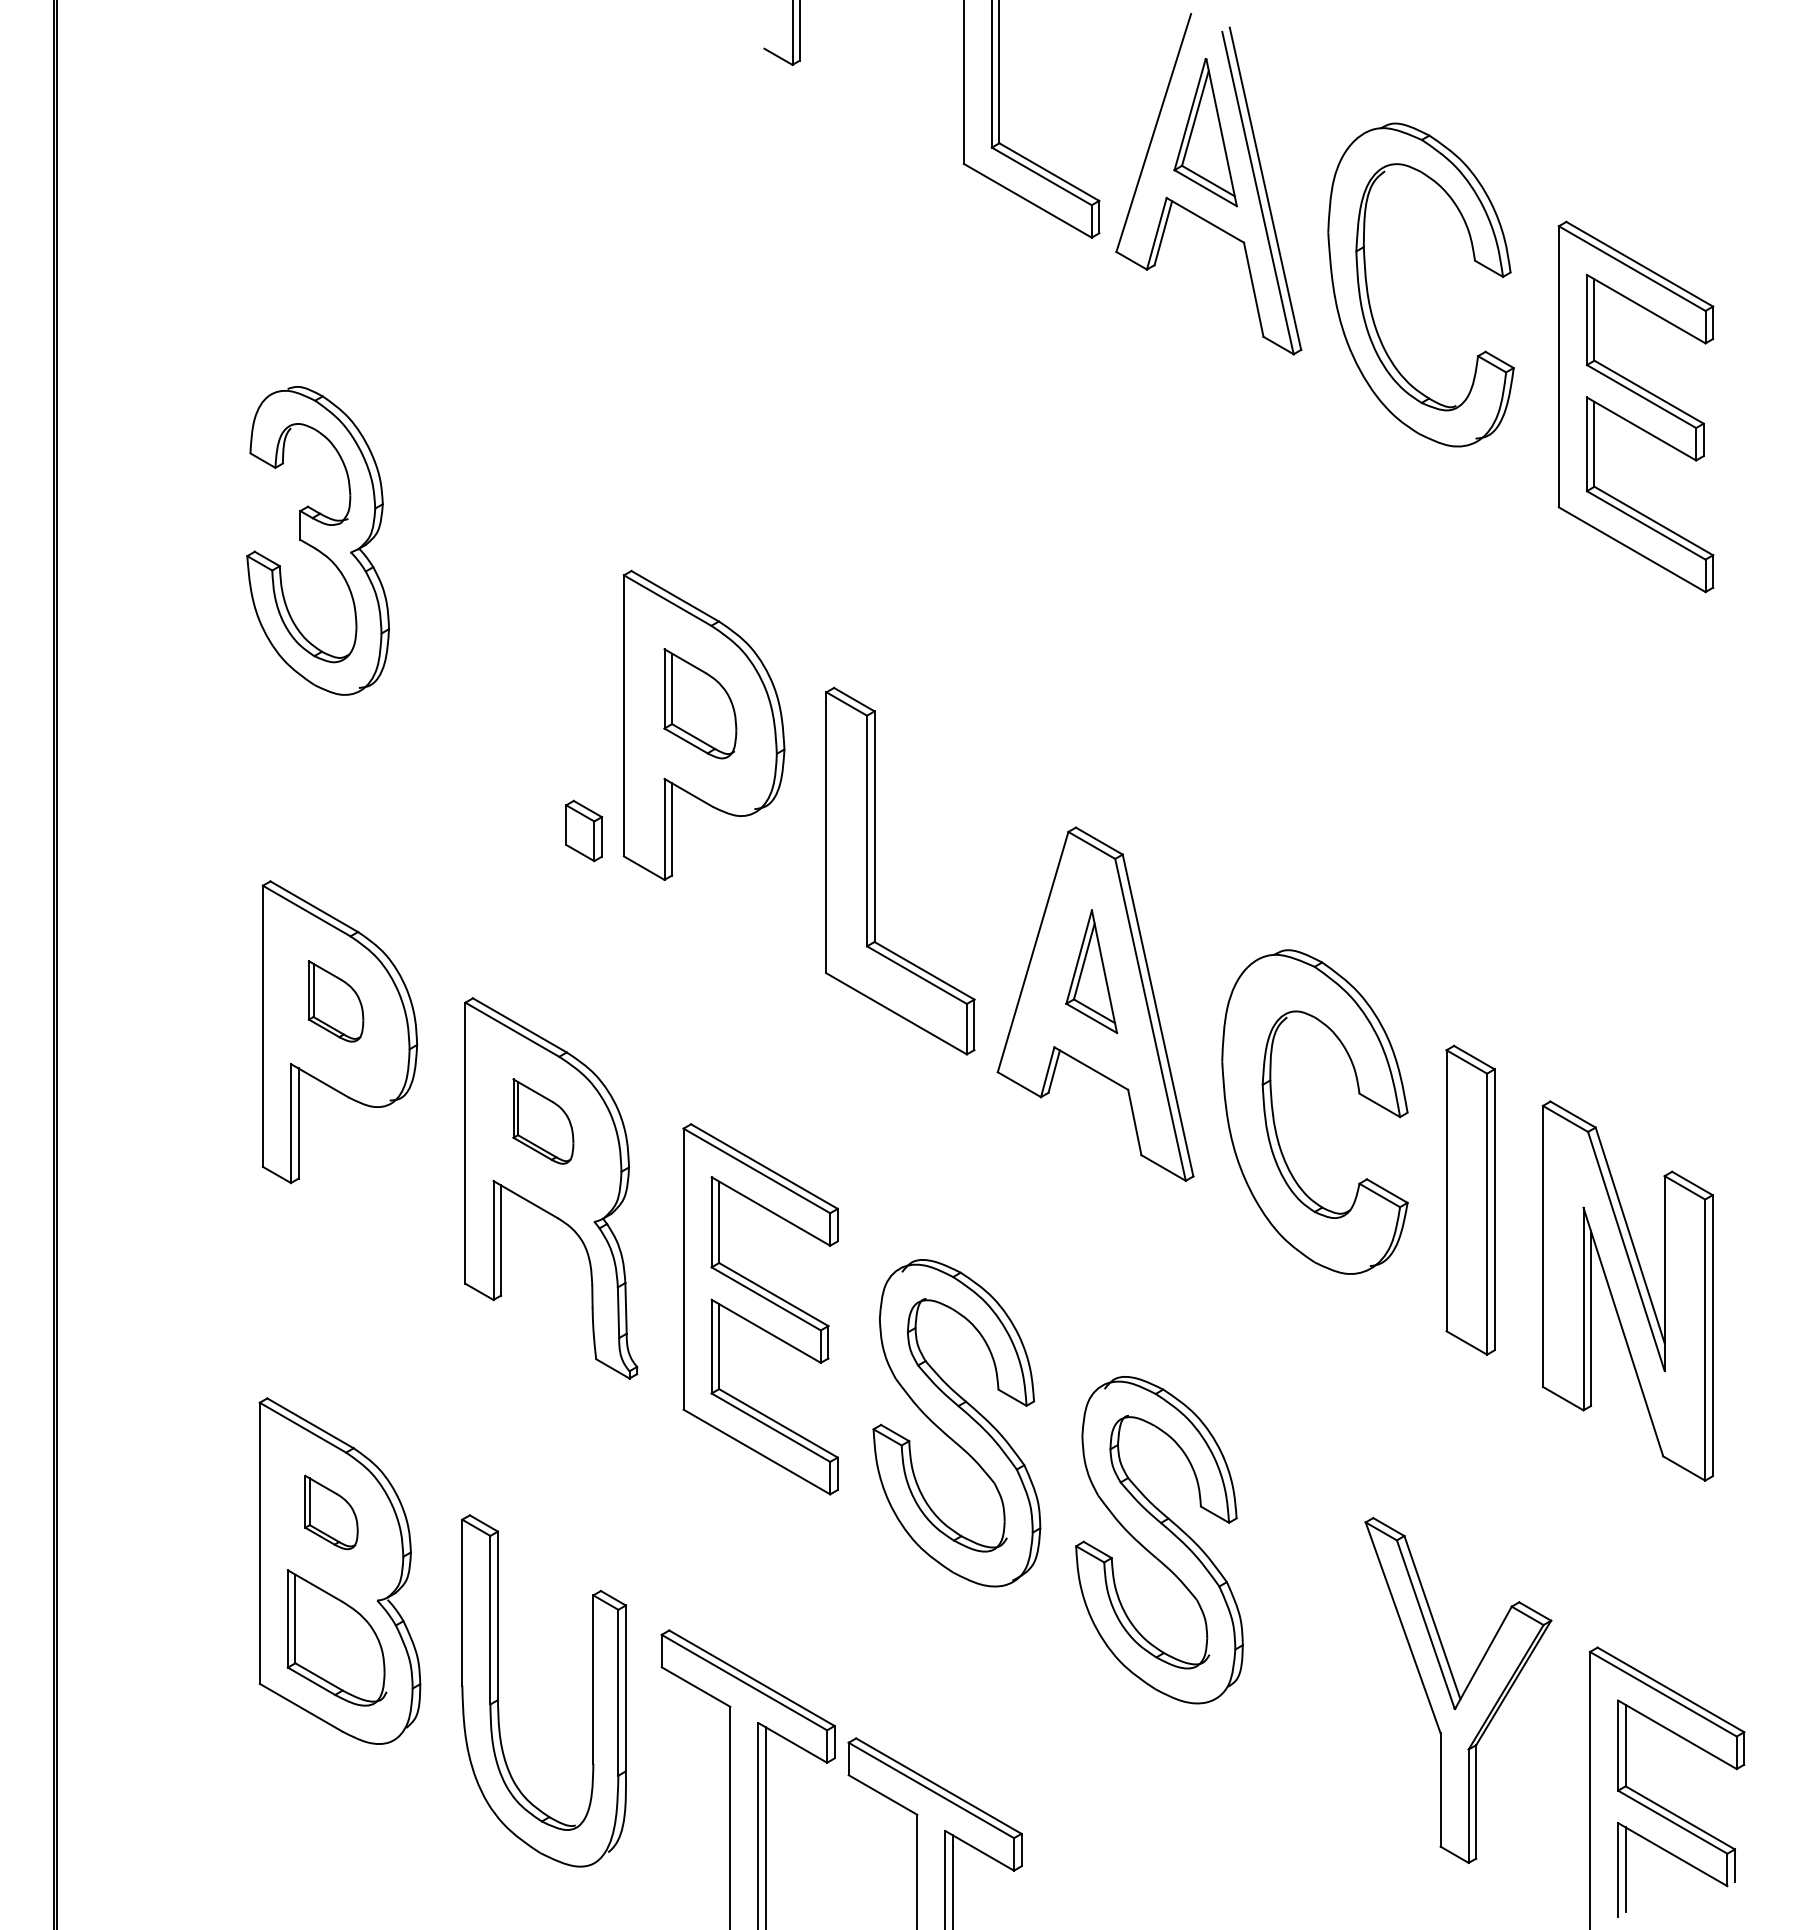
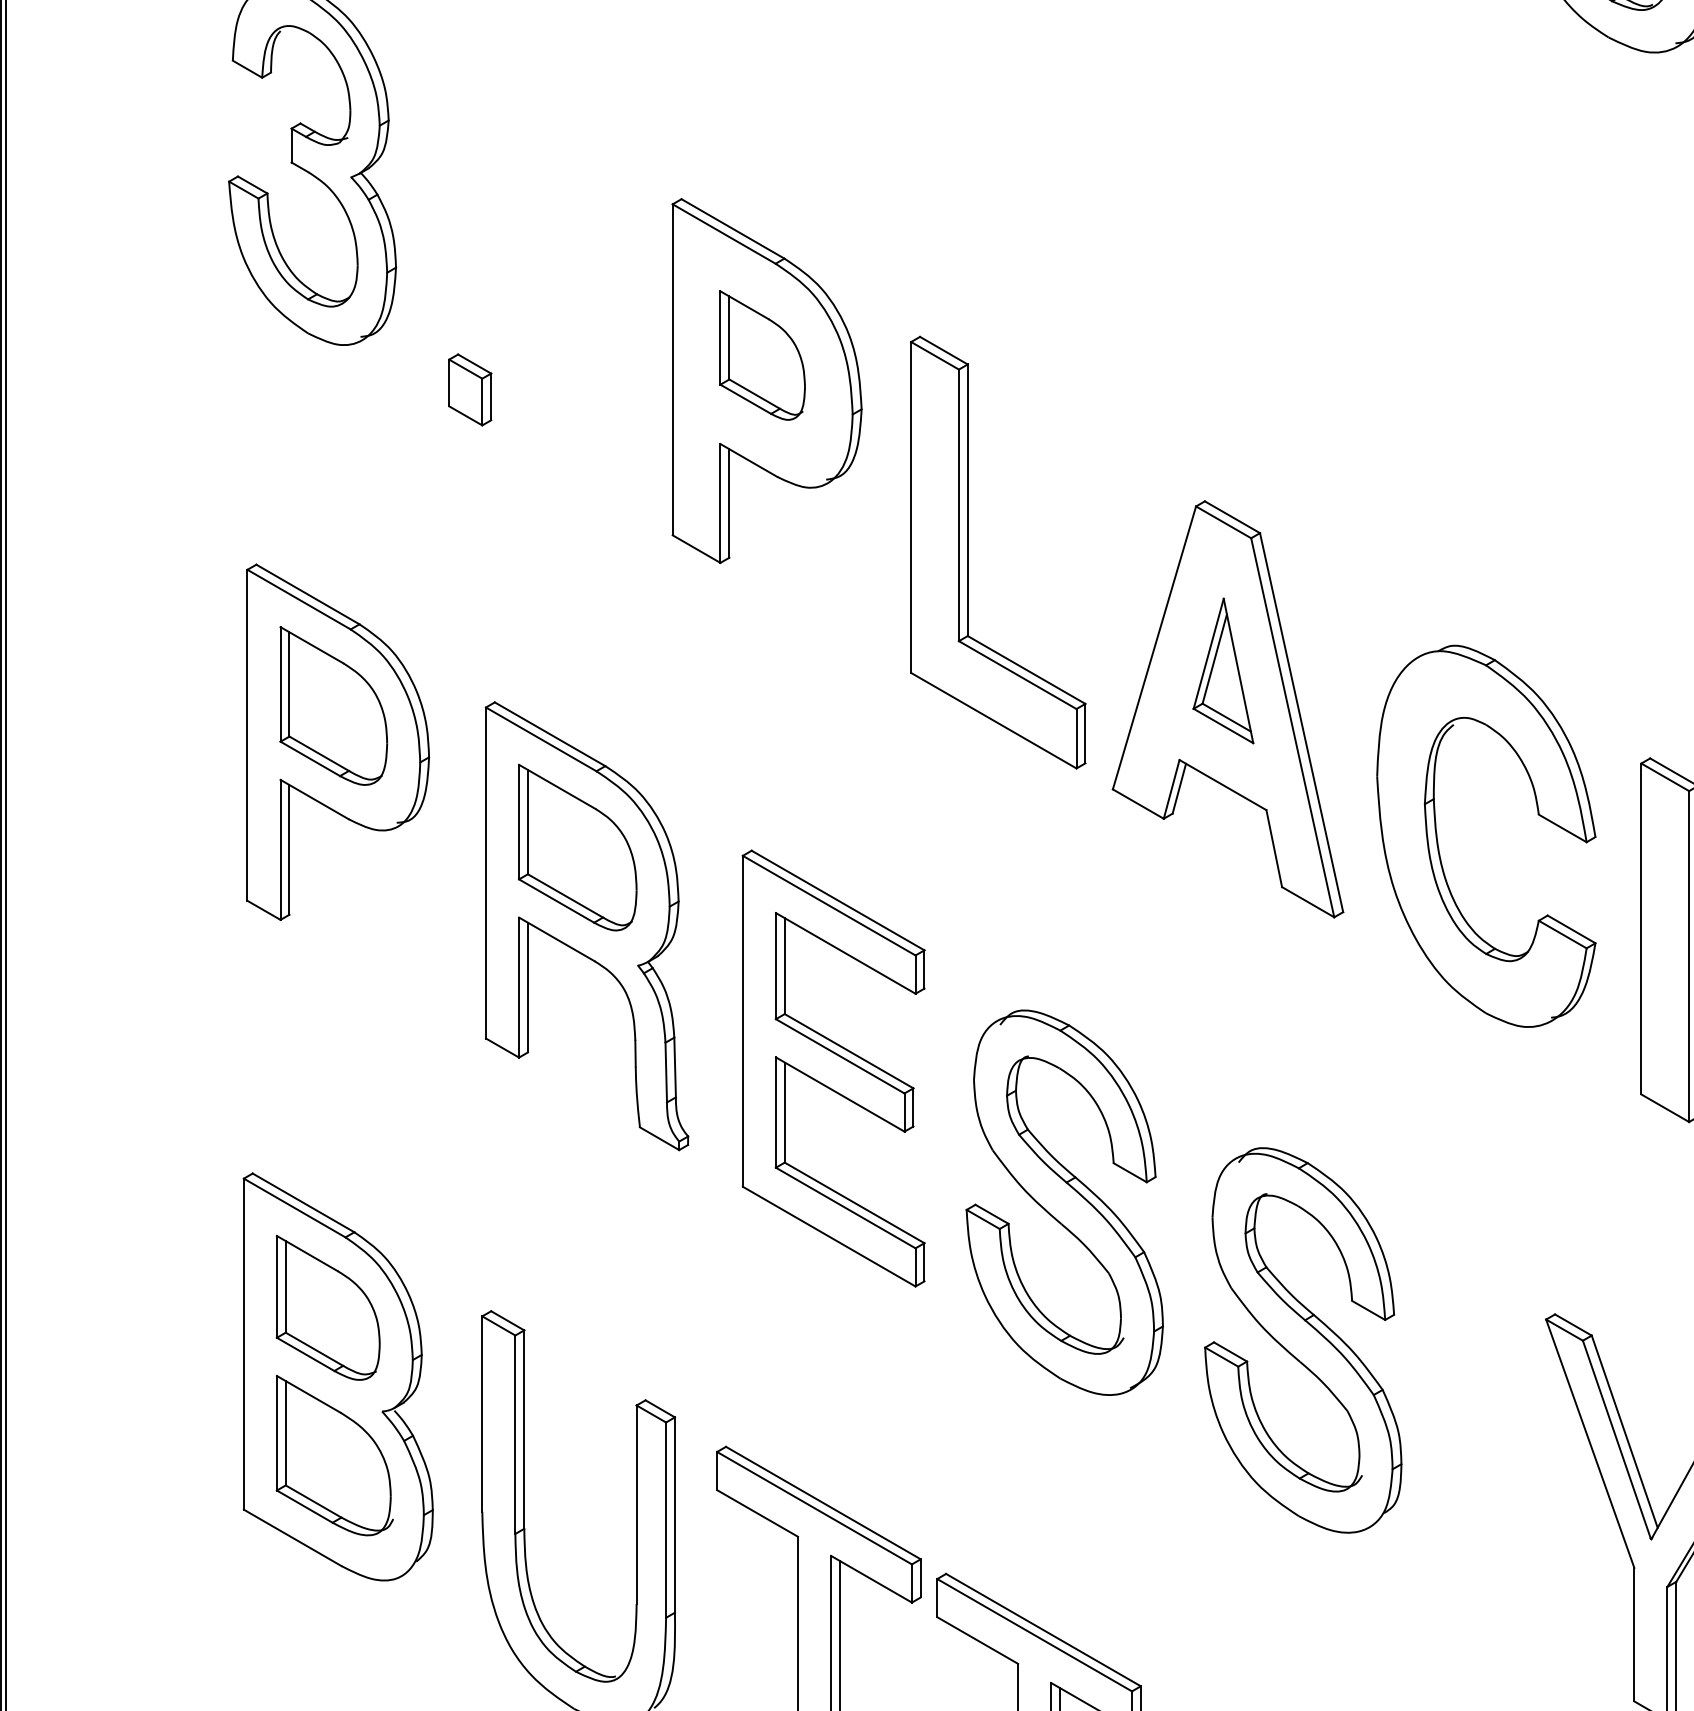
part: (583, 830) -> (469, 389), moved
part: (335, 1001) -> (332, 706), size x1.67
part: (543, 1121) -> (577, 847), size x1.67
part: (331, 1512) -> (328, 1307), size x1.67

